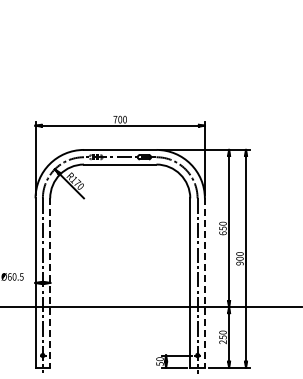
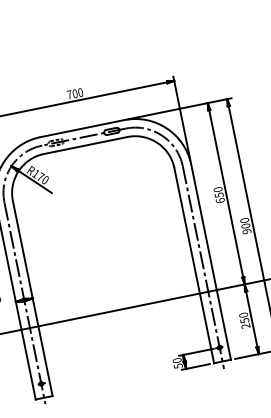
line: (50, 283) -> (33, 299), dashed -> solid
line: (204, 283) -> (210, 262), dashed -> solid

